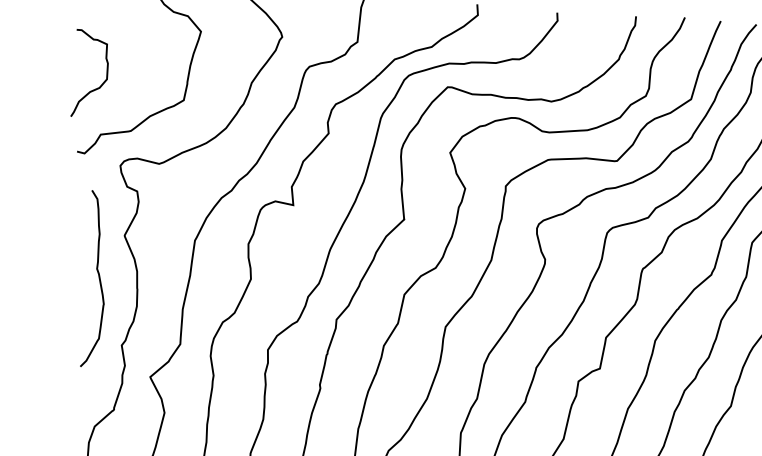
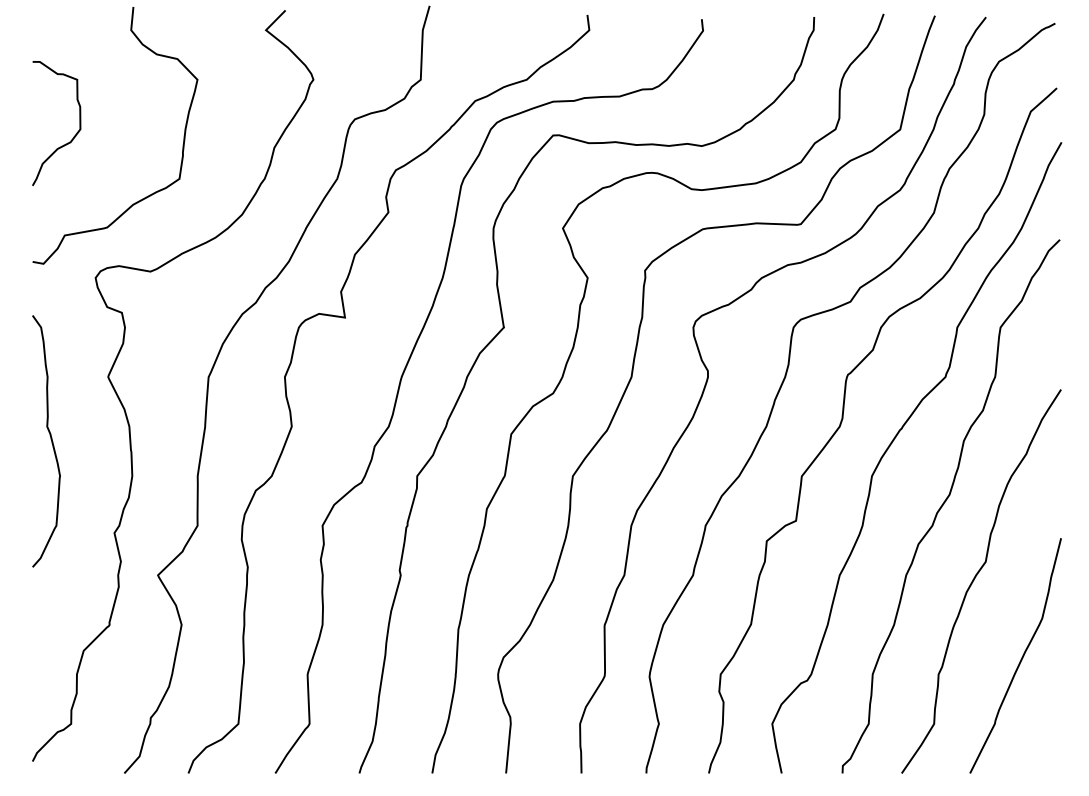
curve: (101, 83) -> (73, 136), moved
curve: (98, 278) -> (50, 439), moved

